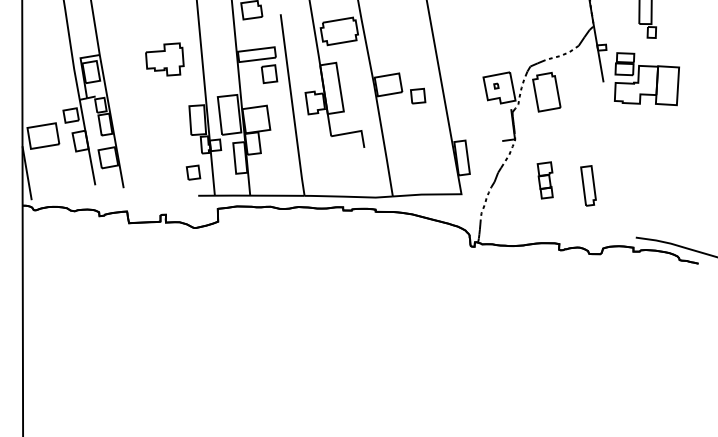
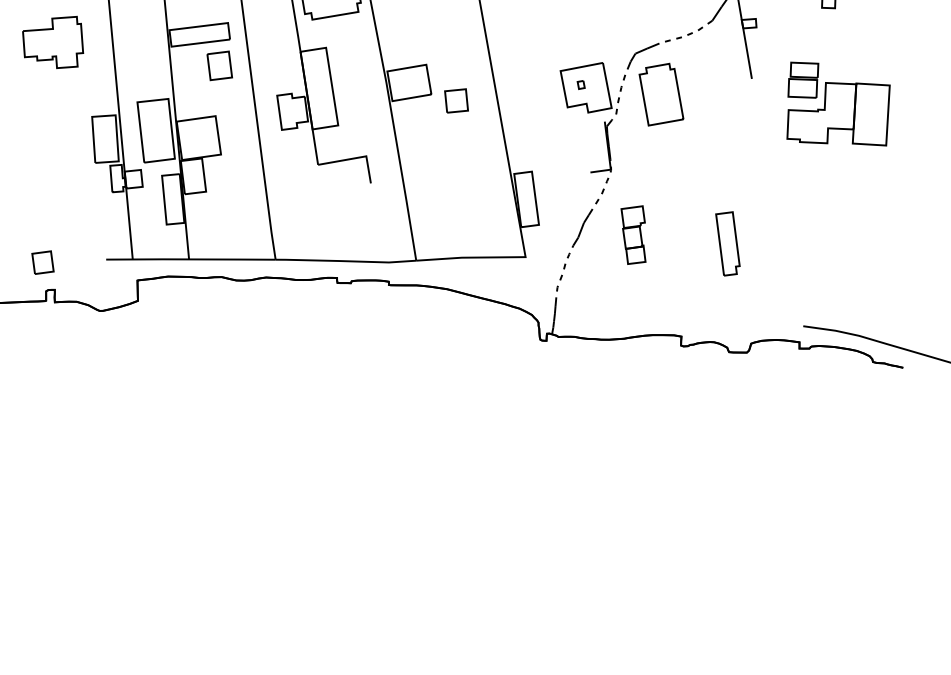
part: (646, 79) -> (837, 104), moved
part: (193, 172) -> (42, 262), moved
part: (544, 180) -> (632, 235), moved

